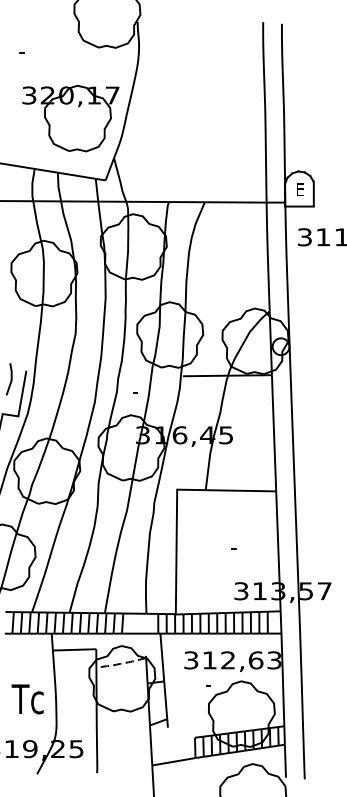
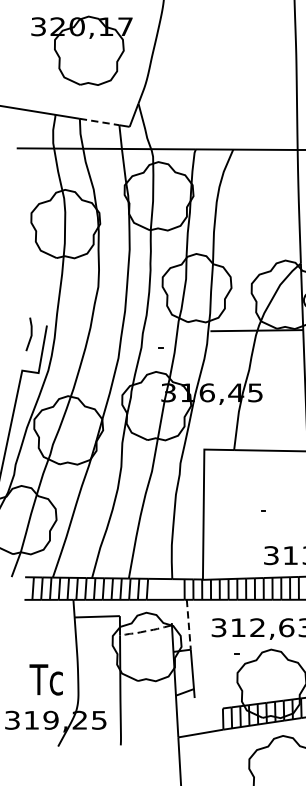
part: (70, 118) -> (81, 50), moved
line: (77, 175) -> (100, 121), solid -> dashed
line: (162, 657) -> (189, 624), solid -> dashed
text: (27, 699) -> (46, 680), moved

